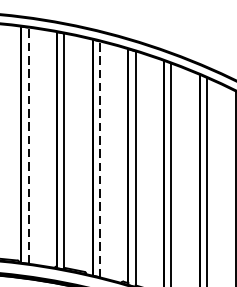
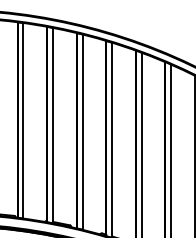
line: (28, 145) -> (23, 120), dashed -> solid
line: (99, 159) -> (82, 132), dashed -> solid

